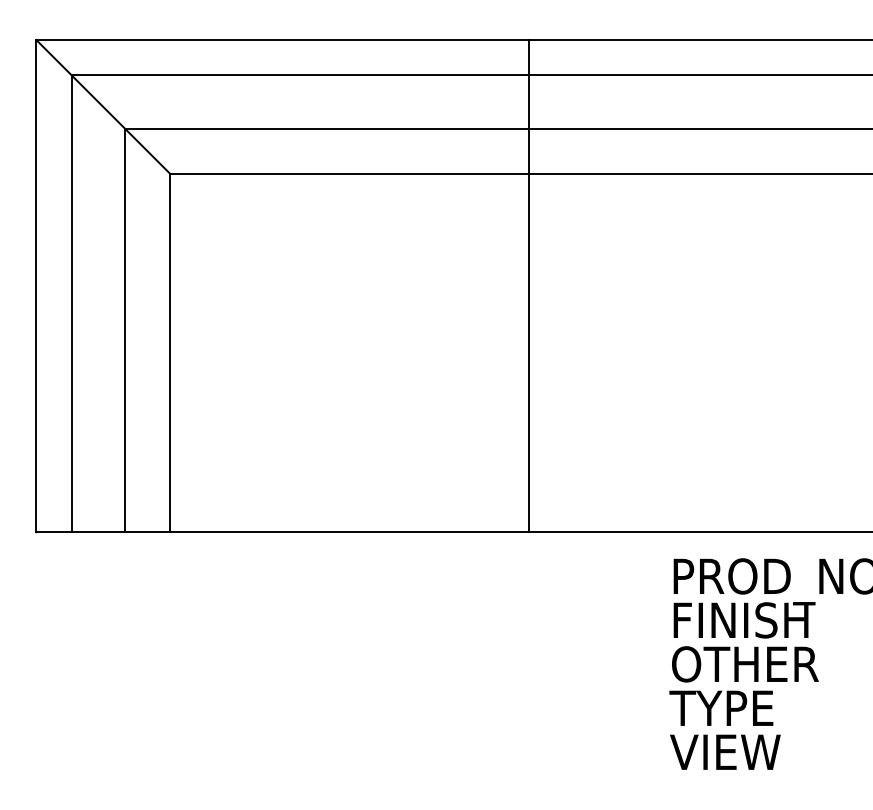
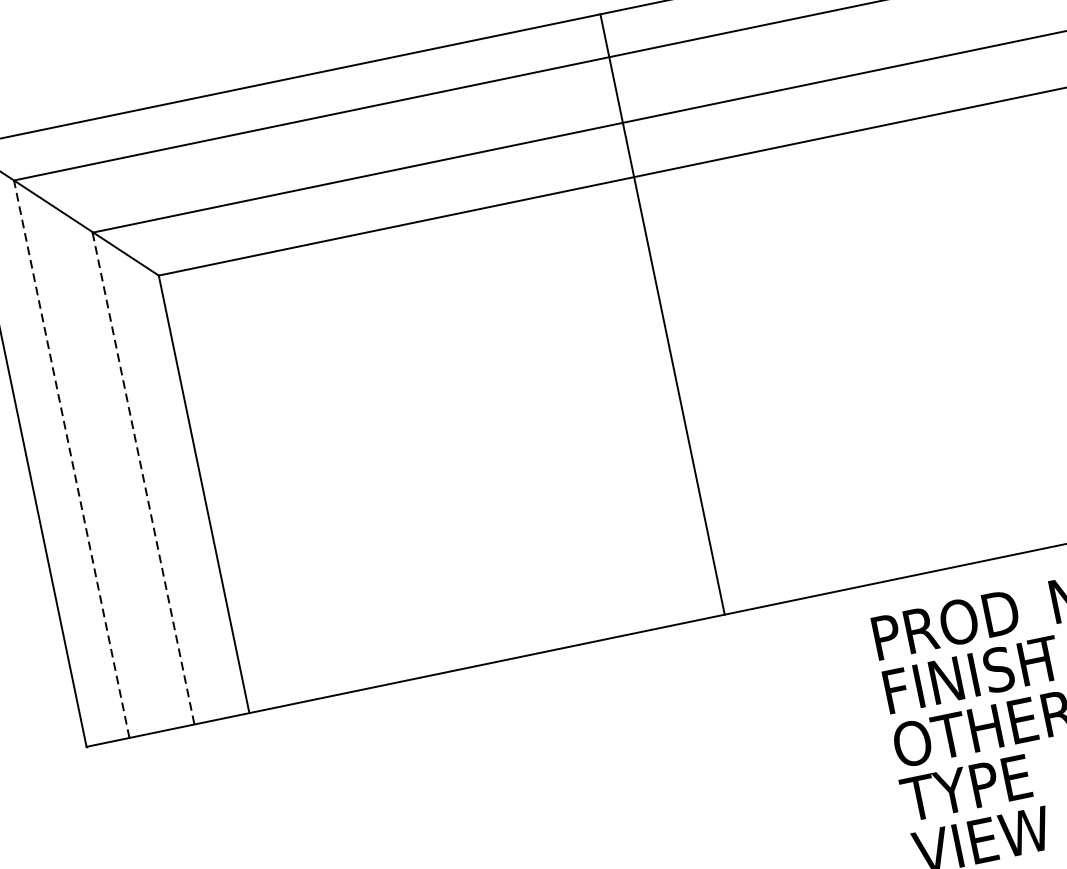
line: (528, 286) -> (662, 314), moved
line: (71, 303) -> (71, 458), solid -> dashed
line: (124, 330) -> (142, 478), solid -> dashed

